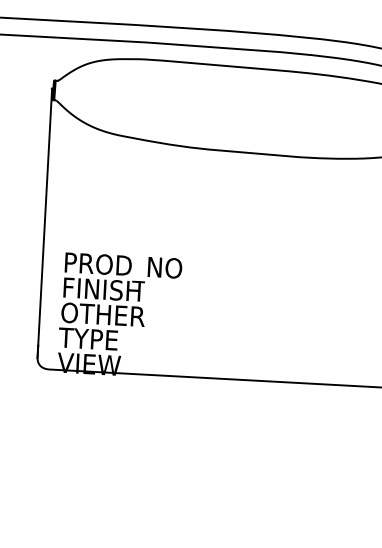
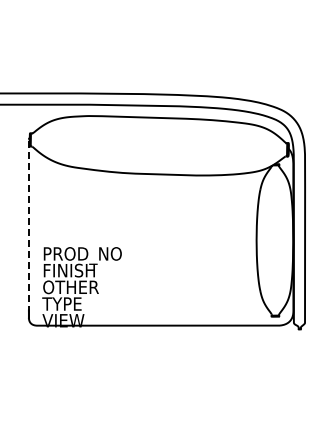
line: (44, 218) -> (28, 225), solid -> dashed

